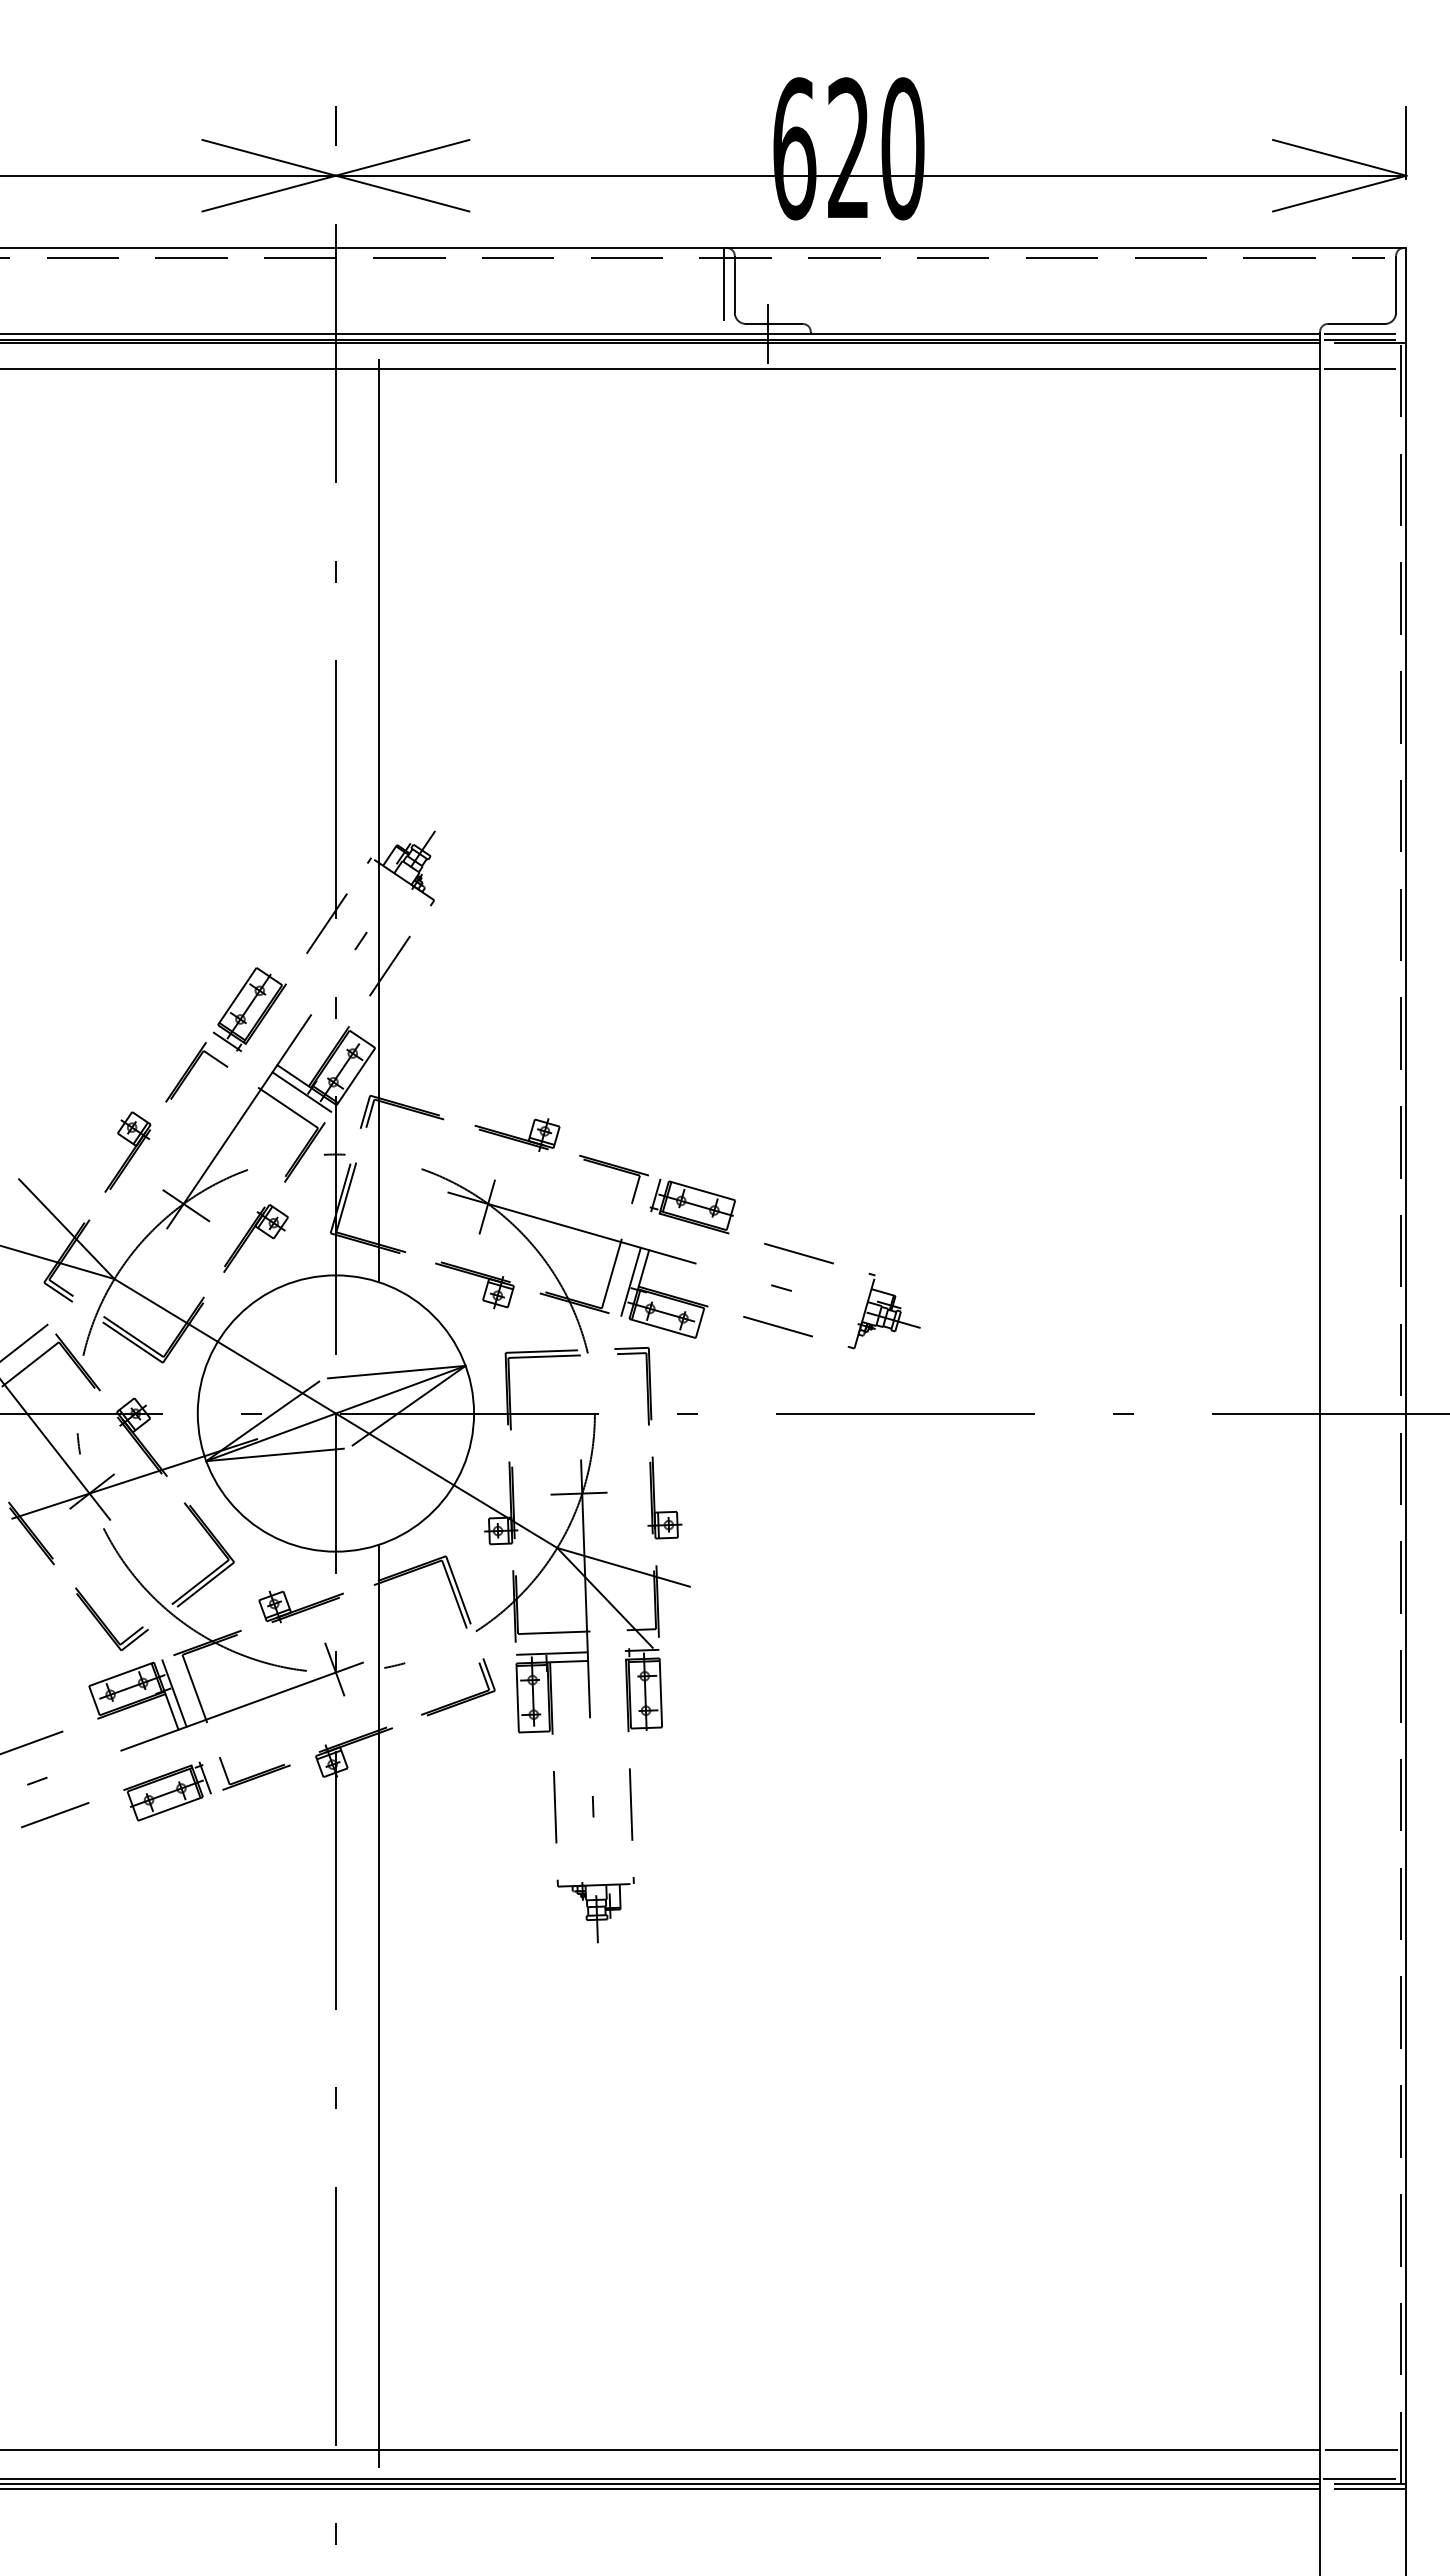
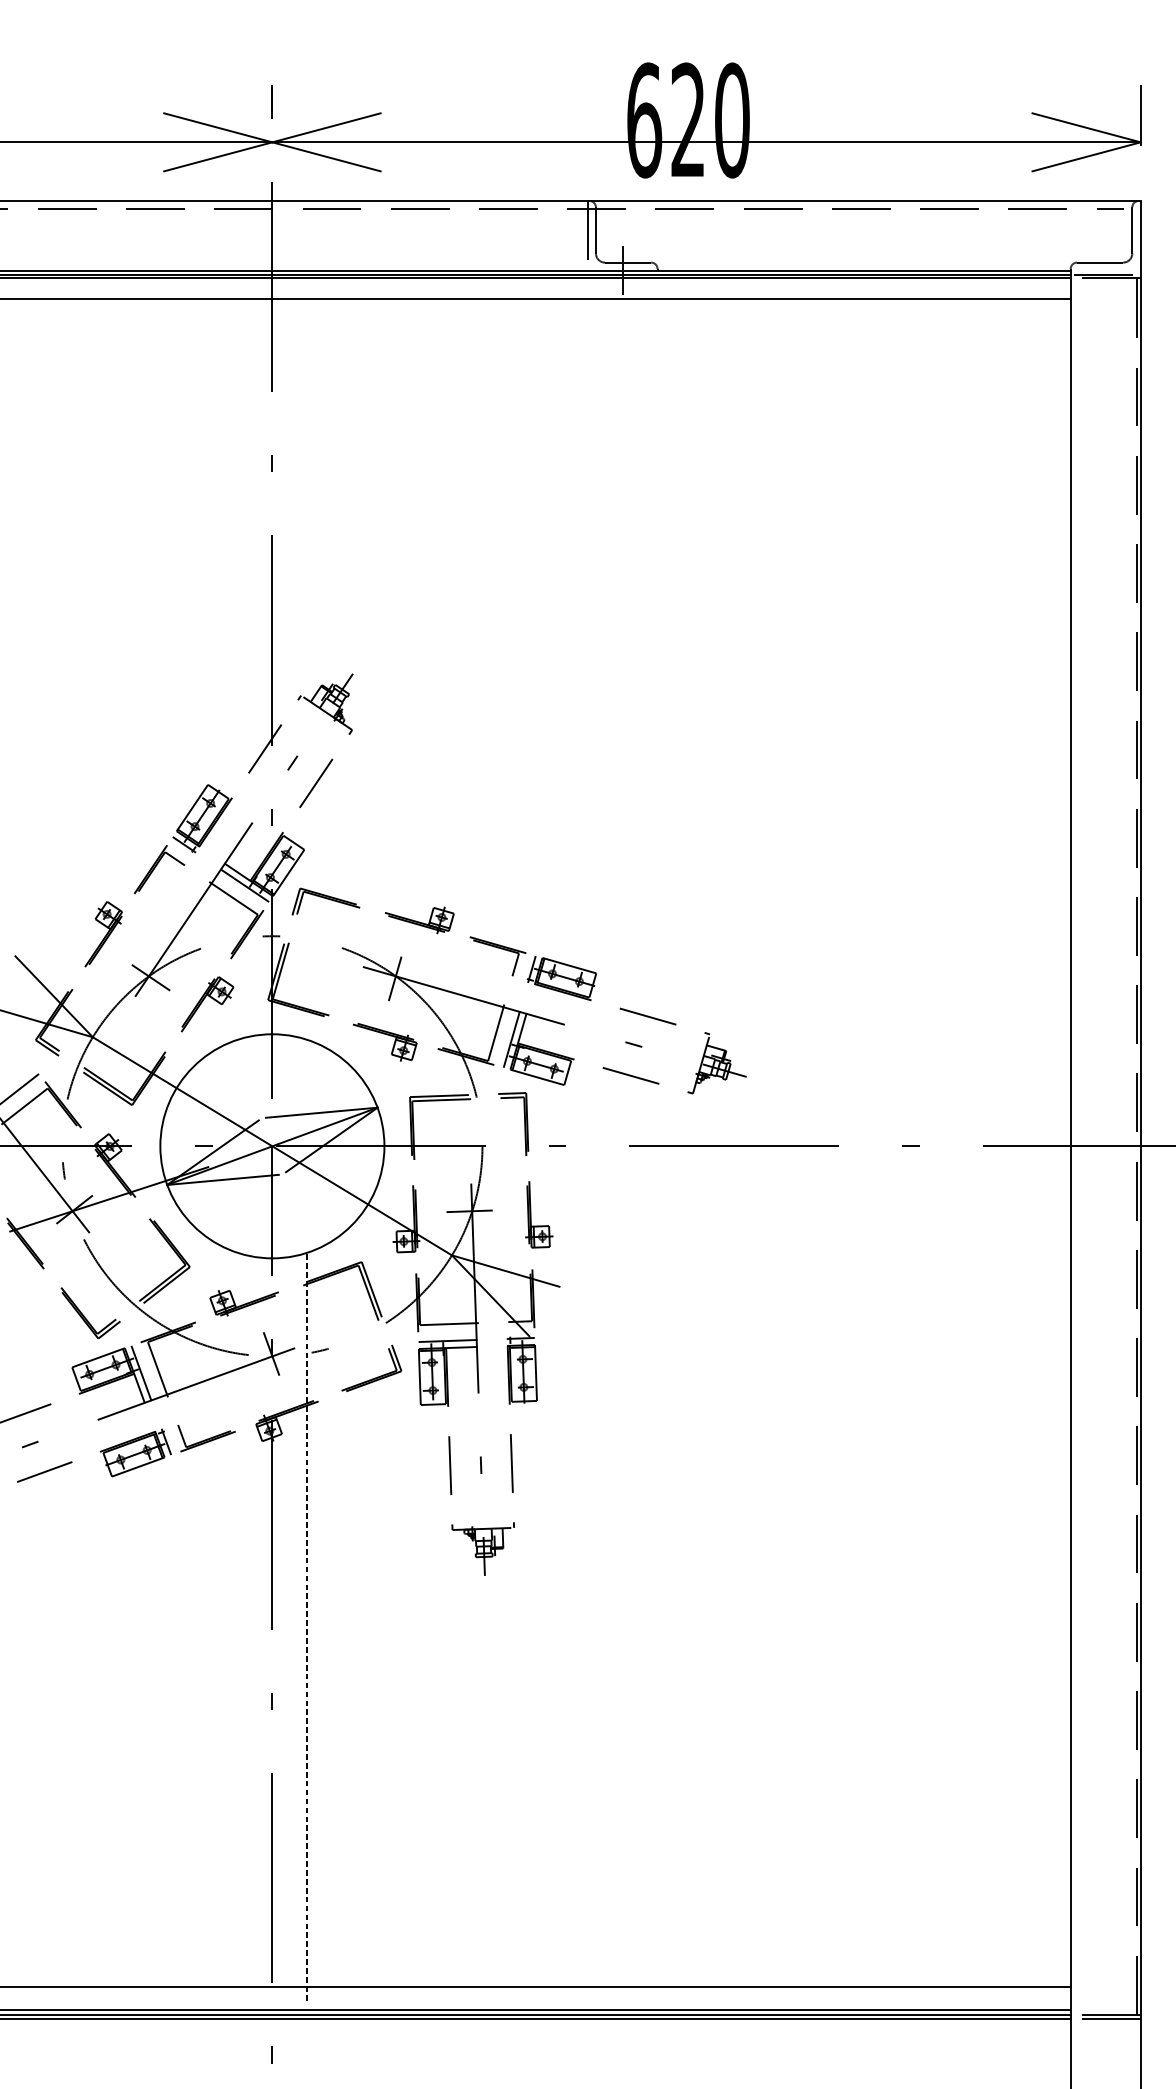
line: (1364, 334) -> (1106, 271), removed
line: (1362, 368) -> (1105, 298), removed
line: (379, 821) -> (307, 666), removed
line: (379, 2005) -> (307, 1626), solid -> dashed
line: (1363, 2449) -> (1105, 1986), removed
line: (1362, 2478) -> (1105, 2010), removed

